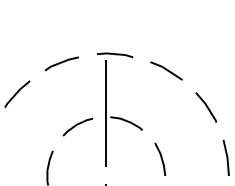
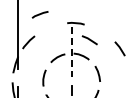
line: (60, 63) -> (39, 14), moved
line: (165, 71) -> (89, 40), moved
line: (105, 114) -> (71, 52), solid -> dashed

